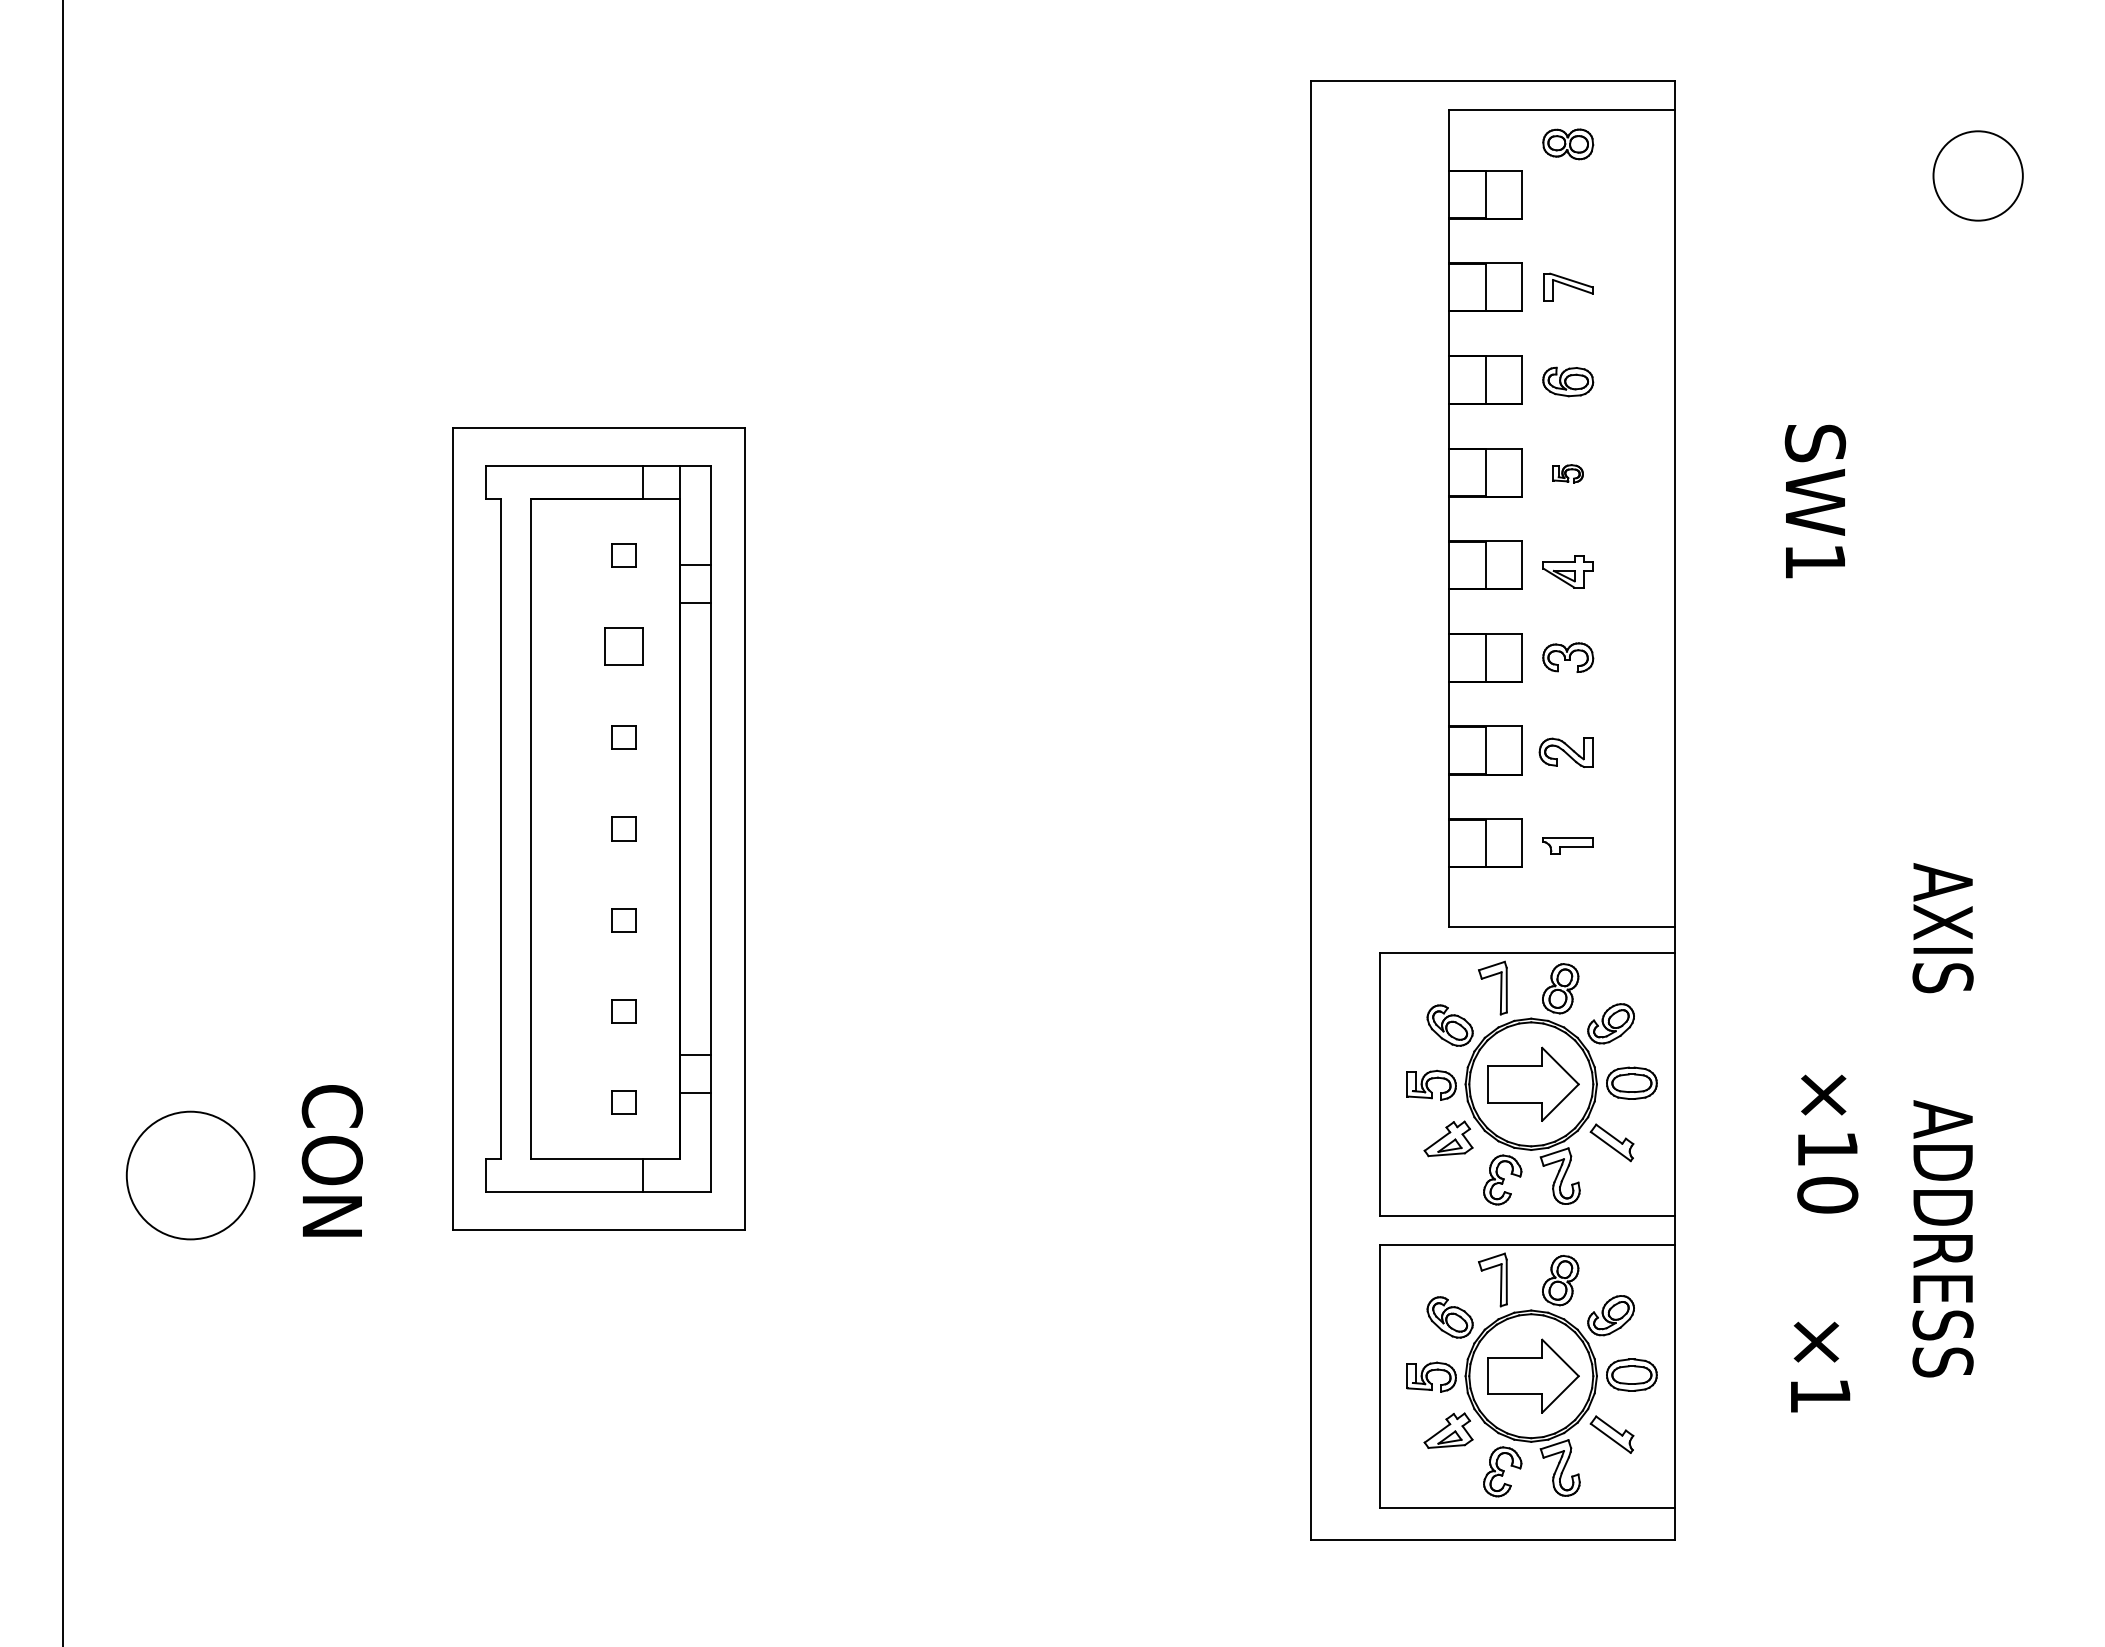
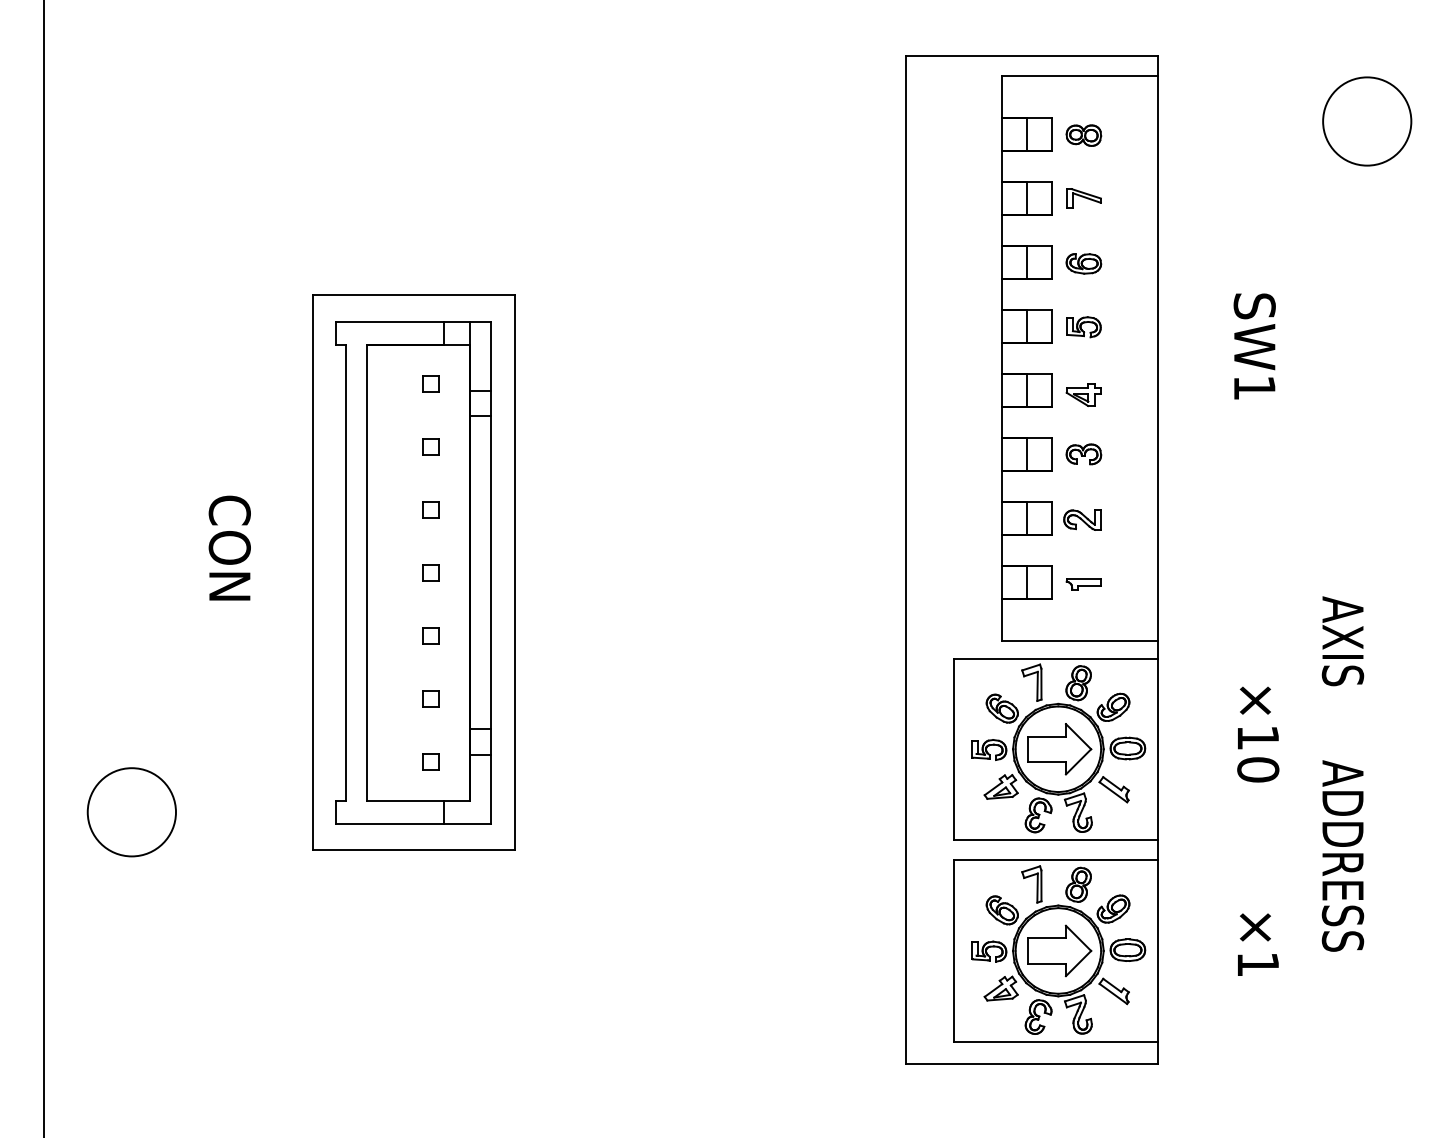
part: (1567, 144) -> (1083, 135), moved
circle: (1978, 175) -> (1367, 121), size x1.43
part: (1567, 474) -> (1083, 327), size x1.67
part: (622, 646) -> (430, 446), size x0.62
text: (1828, 1144) -> (1258, 734), moved
text: (331, 1159) -> (229, 547), moved

